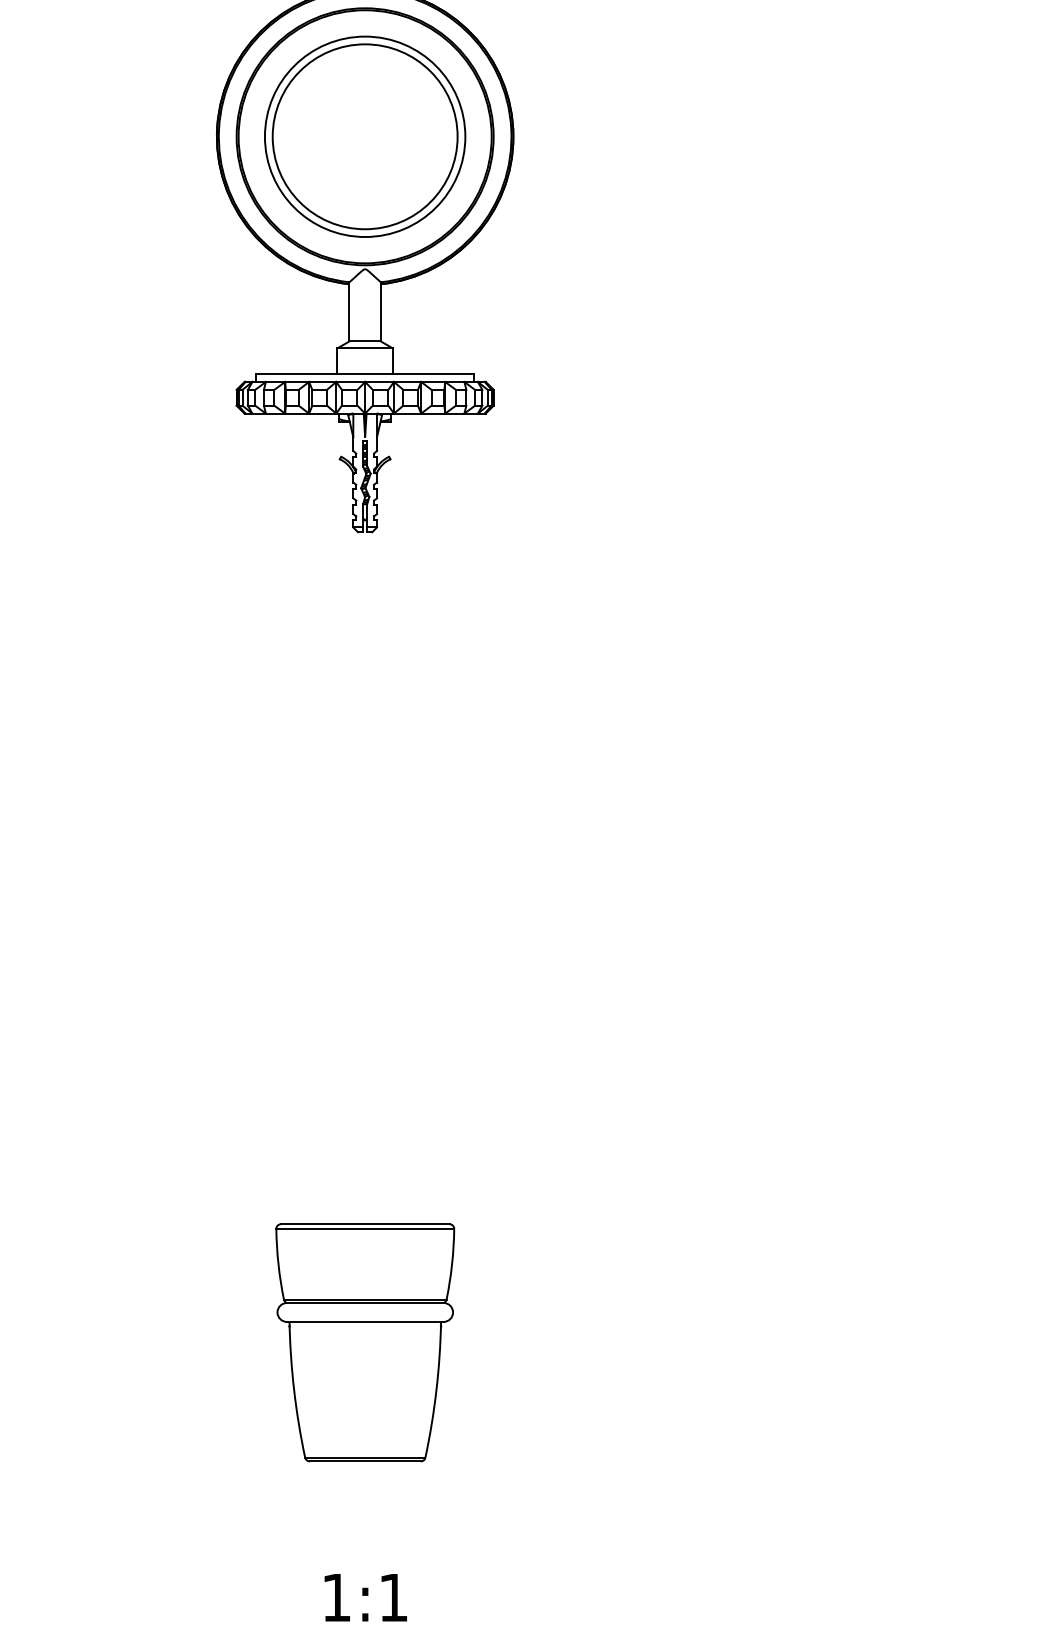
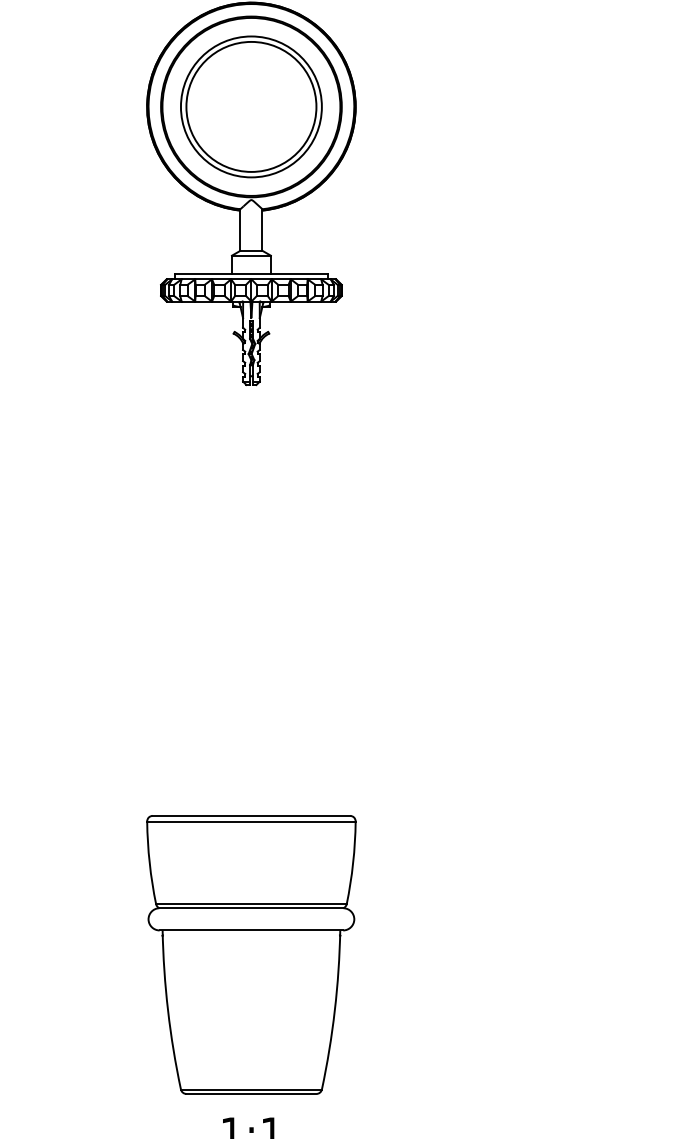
part: (365, 1342) -> (251, 954), size x1.67

